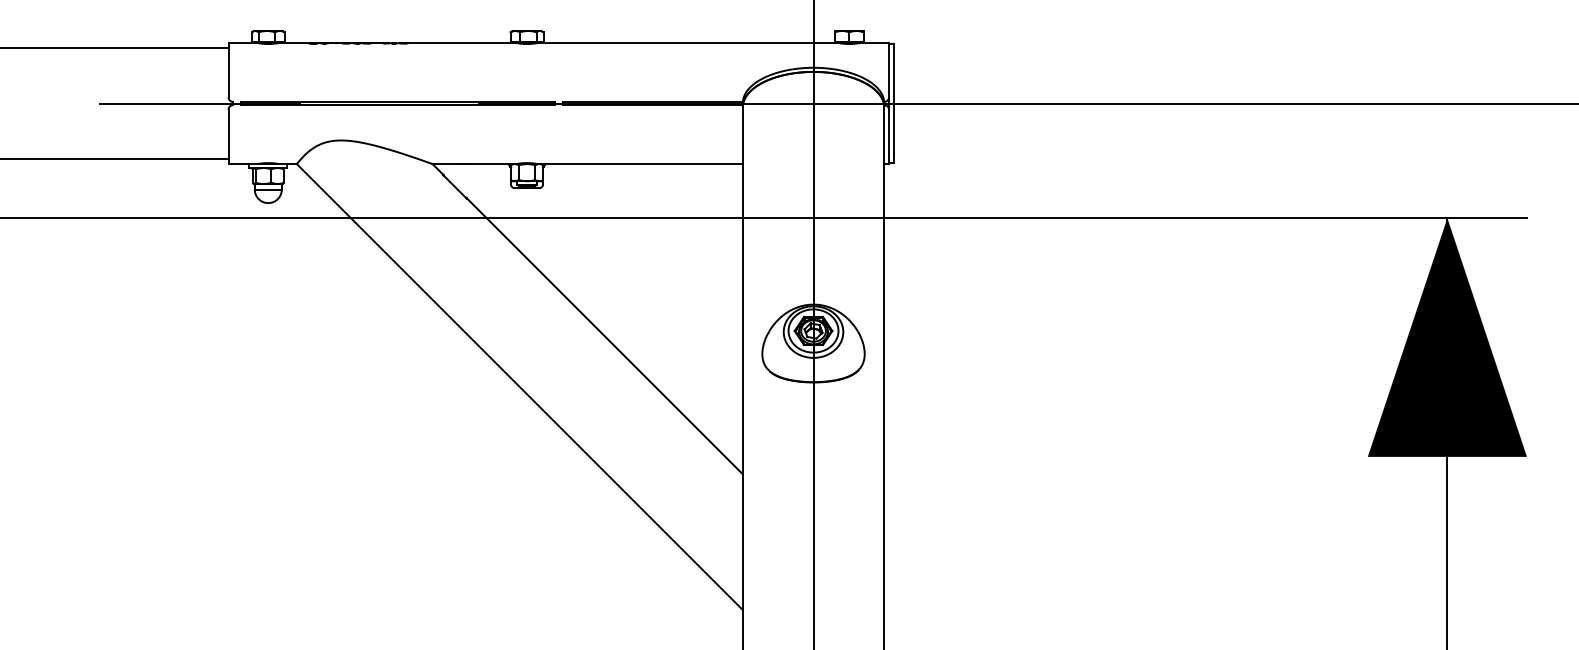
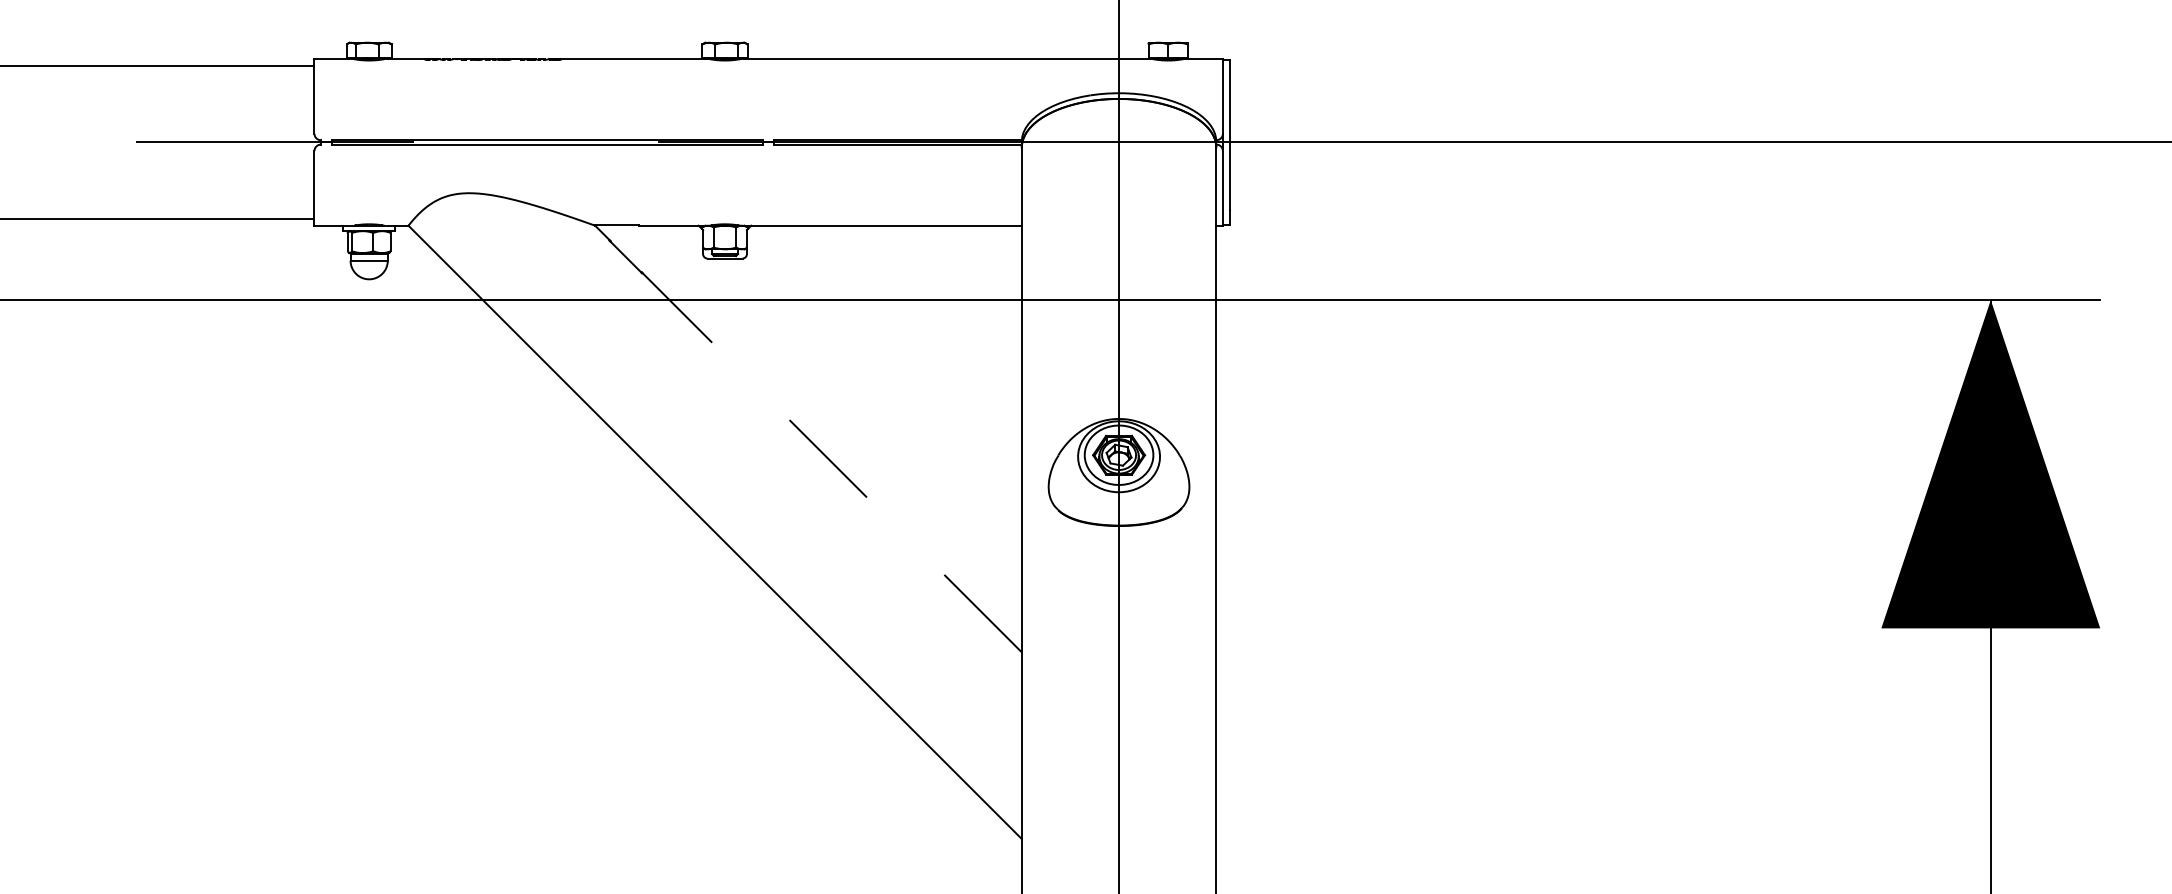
line: (604, 335) -> (831, 461), solid -> dashed

